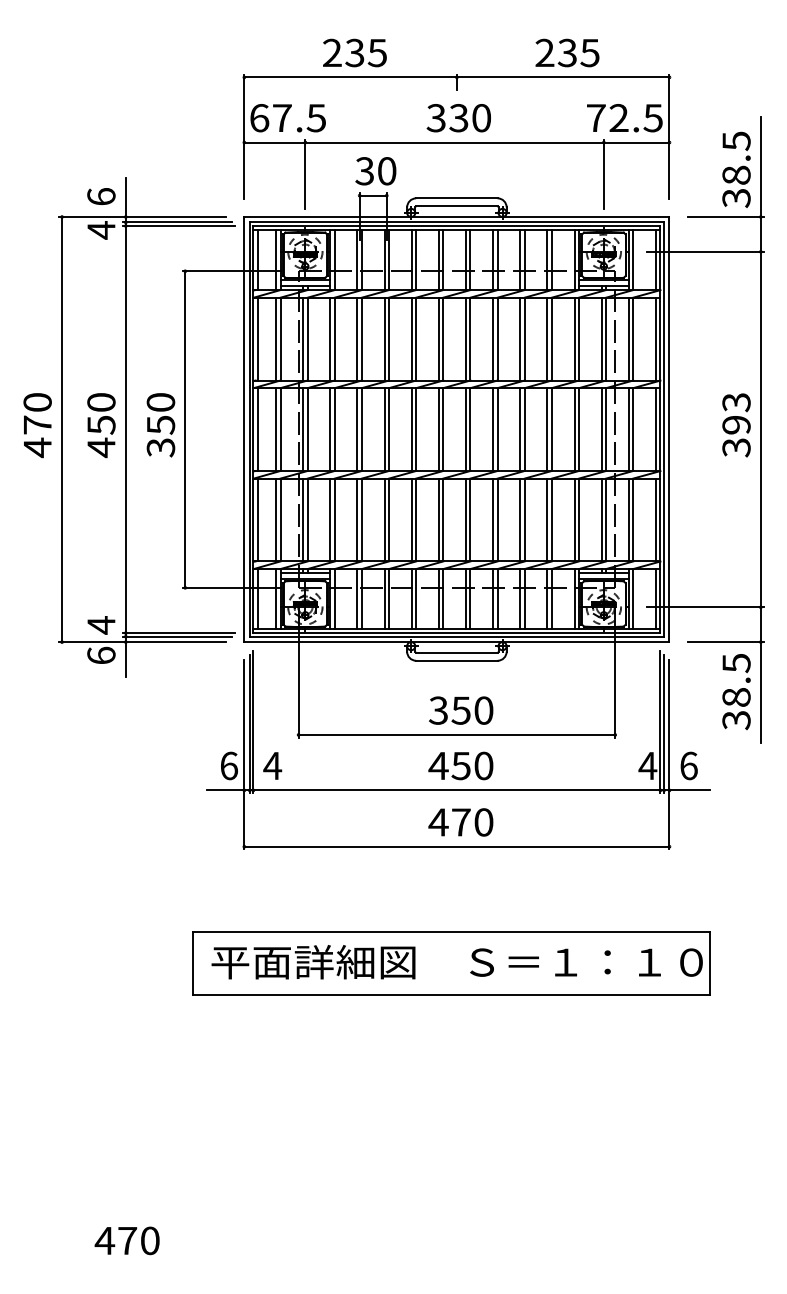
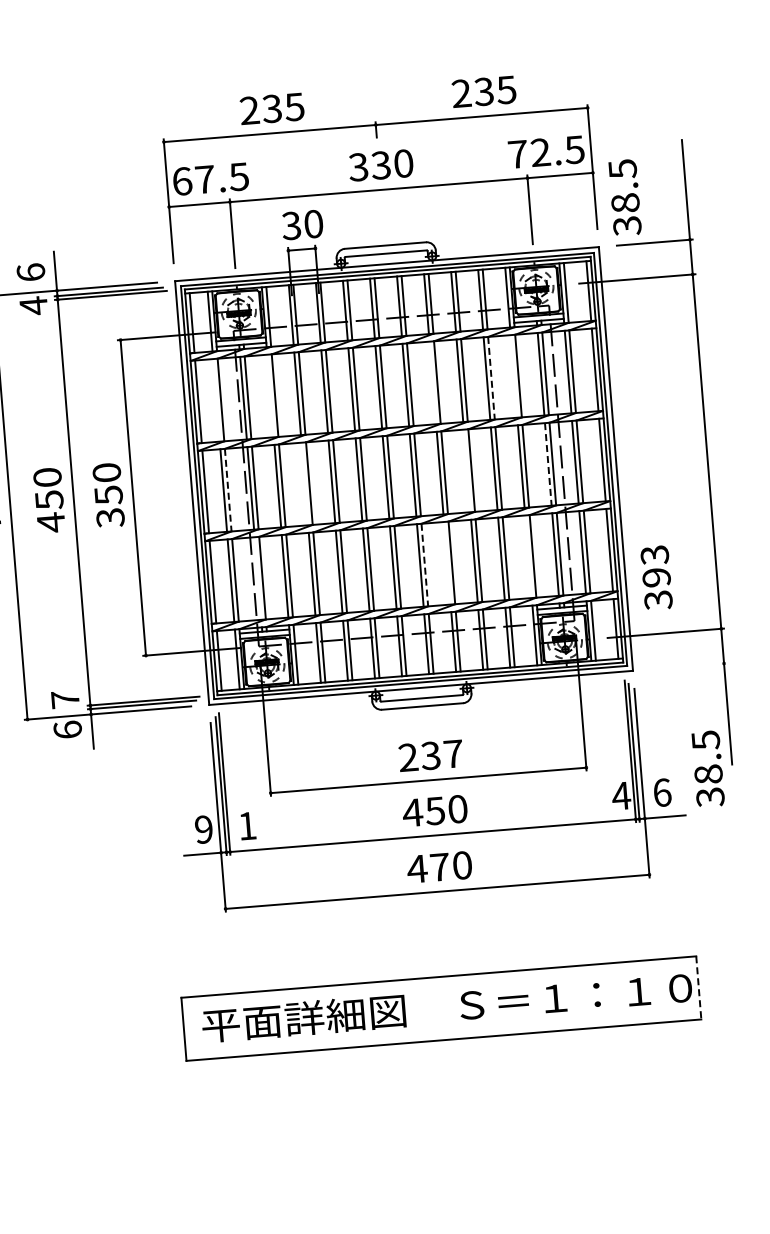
text: (736, 169) -> (625, 197), moved
line: (275, 338) -> (215, 399), removed
line: (330, 338) -> (270, 395), removed
line: (493, 338) -> (433, 382), removed
line: (574, 338) -> (513, 375), removed
line: (551, 339) -> (491, 378), solid -> dashed
text: (736, 425) -> (656, 578), moved
line: (357, 429) -> (304, 483), removed
line: (520, 429) -> (467, 470), removed
line: (280, 430) -> (228, 491), solid -> dashed
line: (601, 430) -> (548, 465), solid -> dashed
line: (303, 519) -> (258, 577), removed
line: (493, 519) -> (447, 562), removed
line: (574, 519) -> (528, 556), removed
line: (470, 520) -> (424, 565), solid -> dashed
text: (101, 625) -> (65, 699), 4 -> 7
line: (725, 642) -> (688, 666), removed
text: (736, 692) -> (708, 769), moved
text: (461, 710) -> (431, 755), 350 -> 237
text: (228, 765) -> (203, 829), 6 -> 9
text: (272, 765) -> (247, 825), 4 -> 1
line: (709, 963) -> (698, 987), solid -> dashed

